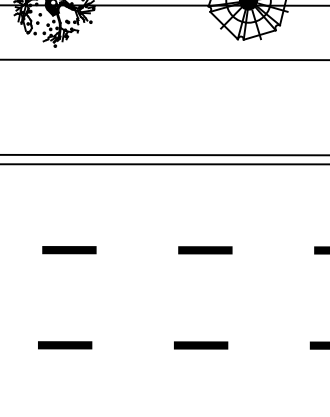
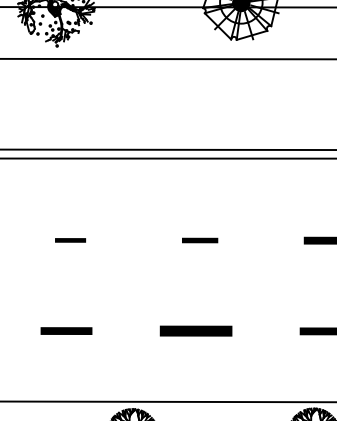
part: (69, 250) -> (70, 240), size x0.6
part: (204, 250) -> (199, 240), size x0.7
part: (200, 345) -> (195, 331), size x1.4

